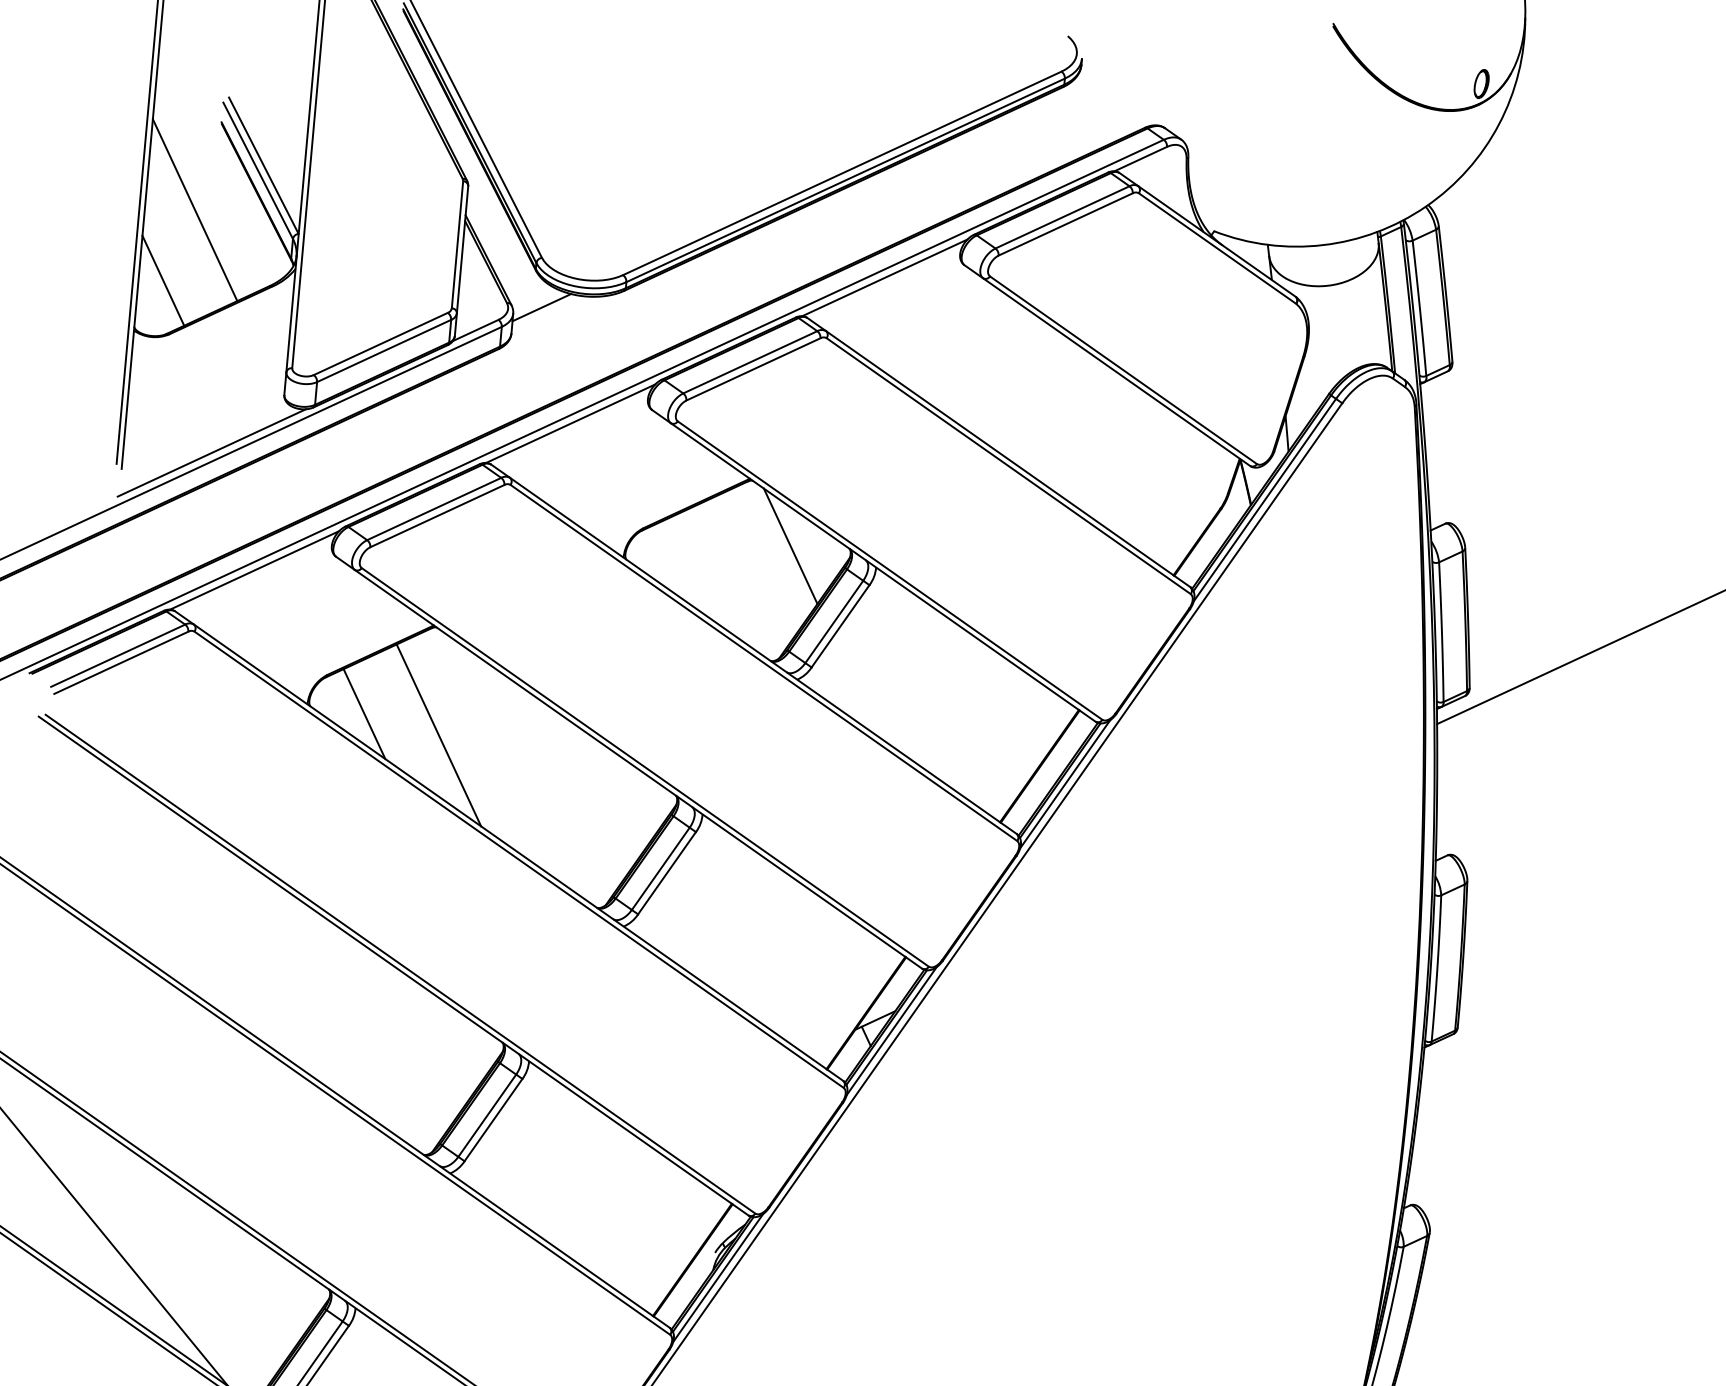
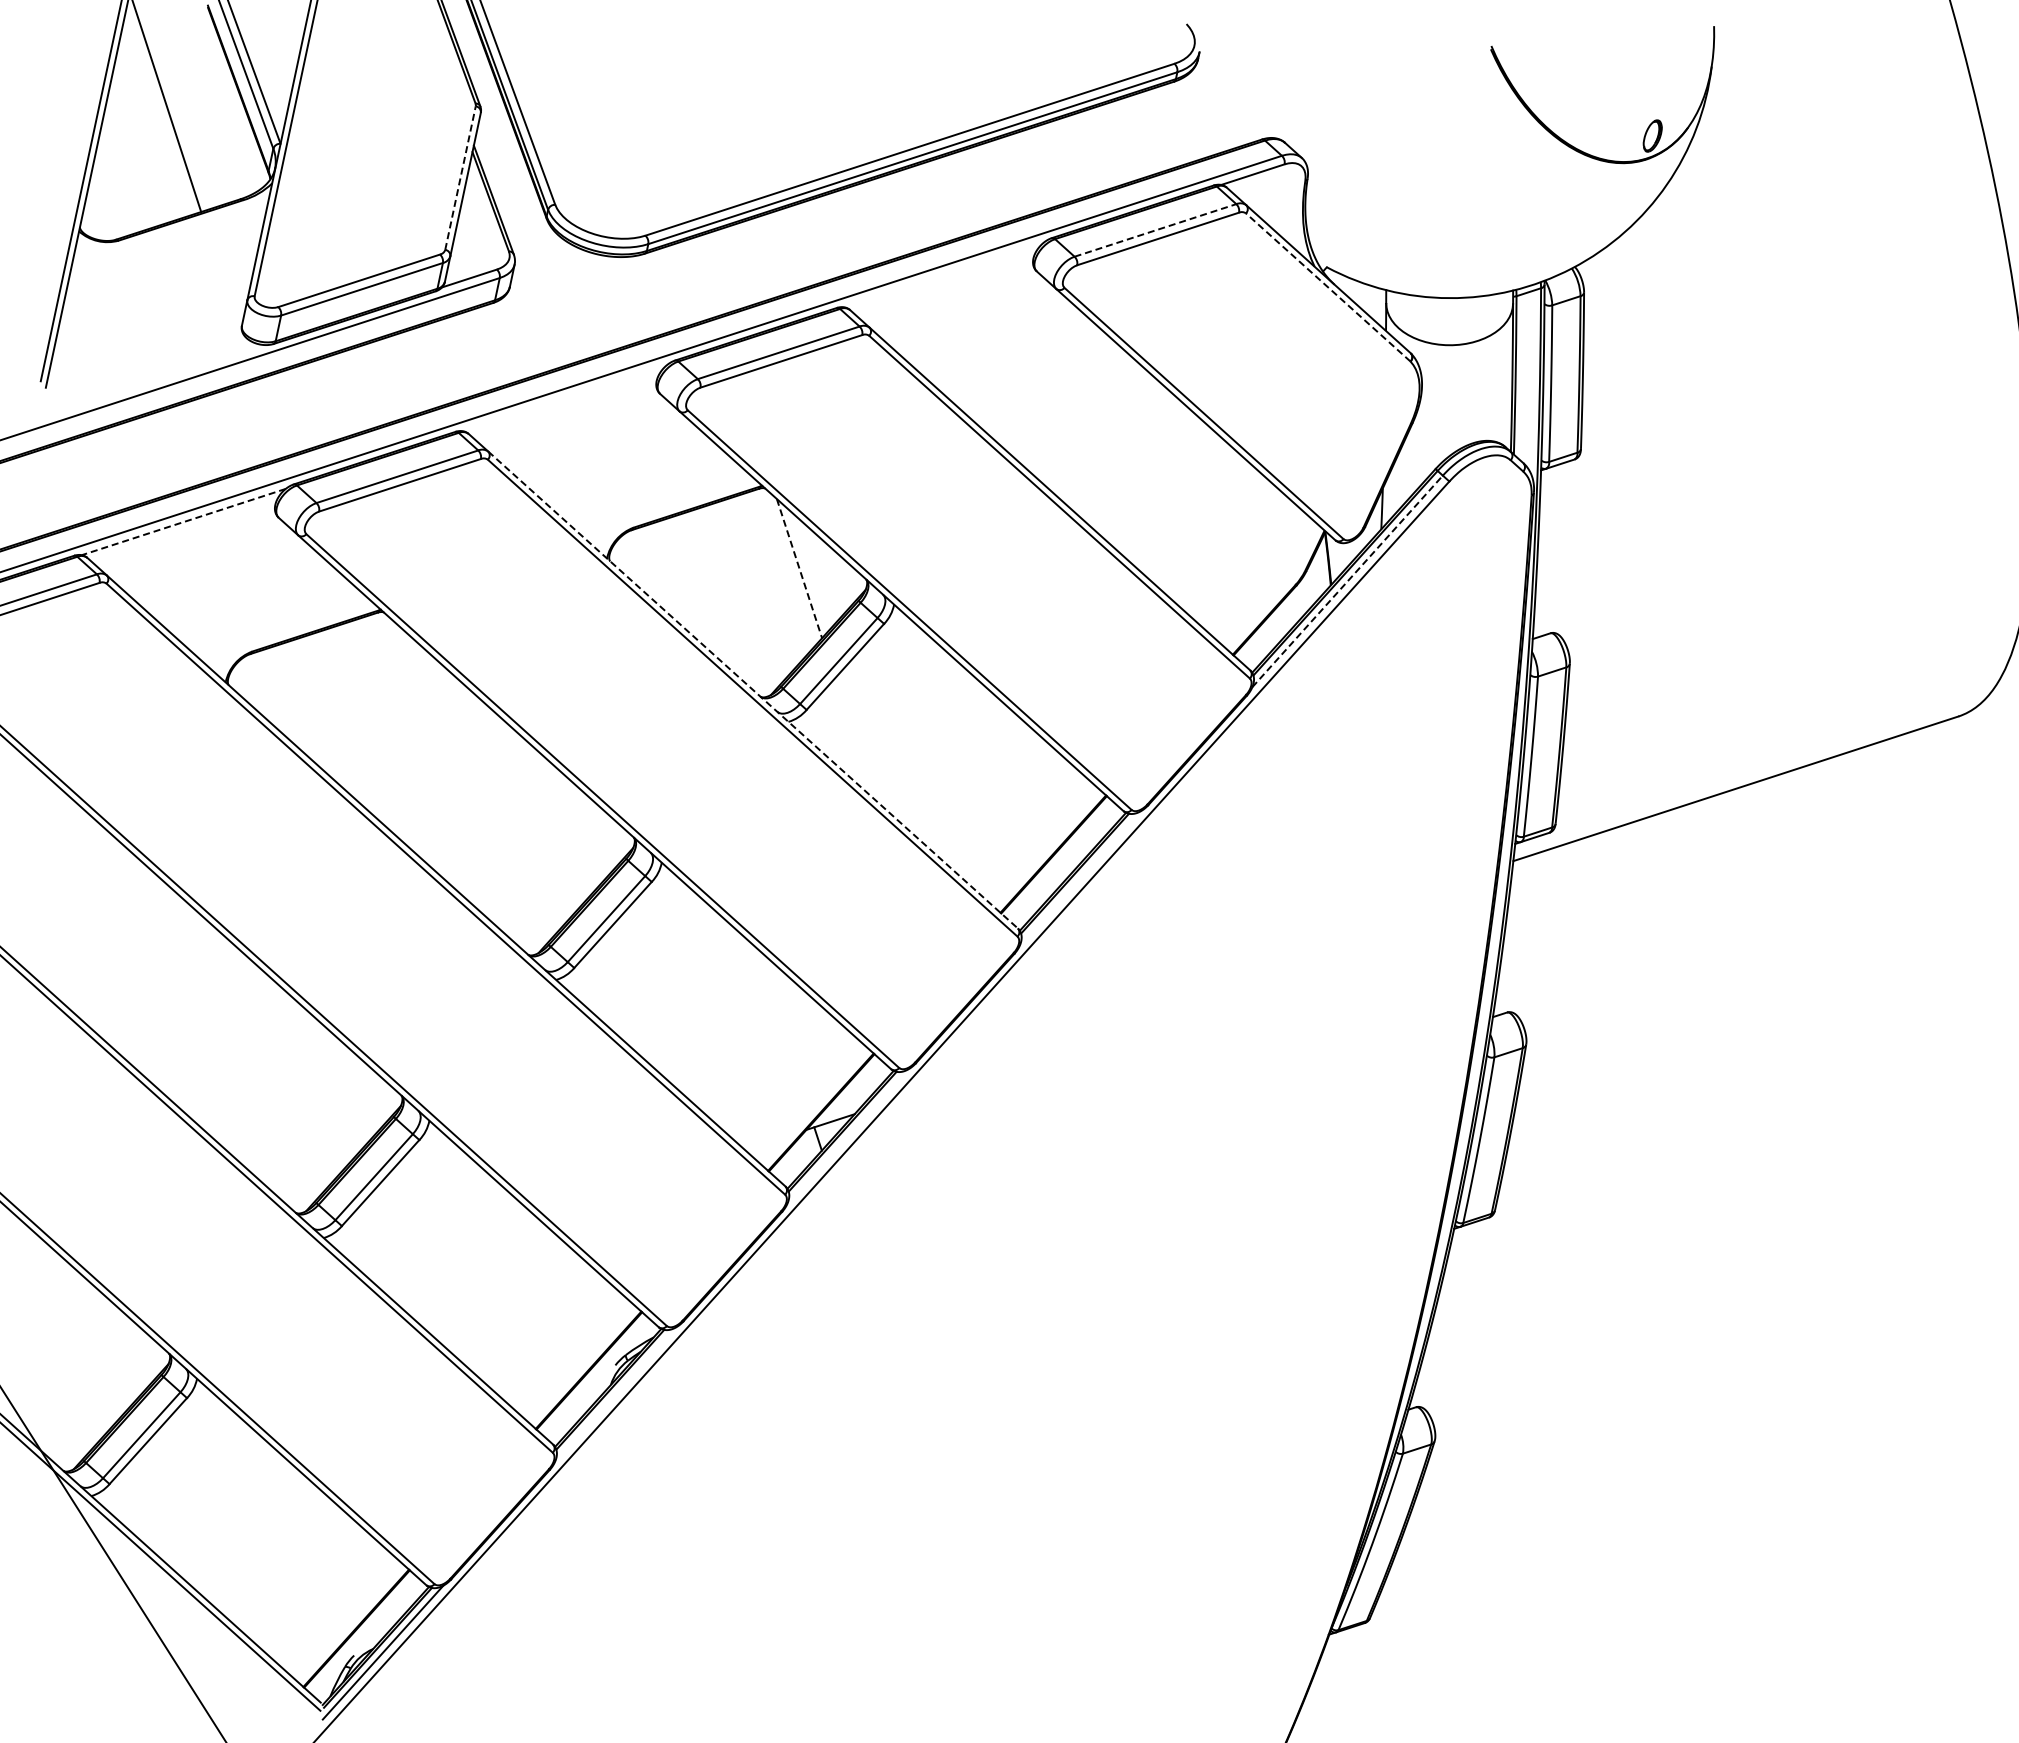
line: (1062, 217) -> (1155, 230), solid -> dashed
line: (457, 244) -> (460, 177), solid -> dashed
line: (1217, 248) -> (1328, 287), solid -> dashed
line: (884, 277) -> (943, 274), removed
line: (163, 280) -> (119, 178), removed
line: (541, 307) -> (547, 261), removed
line: (570, 423) -> (565, 397), removed
line: (211, 452) -> (150, 381), removed
line: (1264, 500) -> (1347, 581), solid -> dashed
line: (790, 547) -> (799, 569), solid -> dashed
line: (254, 570) -> (183, 522), solid -> dashed
line: (763, 656) -> (753, 690), solid -> dashed
line: (364, 714) -> (289, 701), removed
line: (438, 734) -> (371, 735), removed
line: (1064, 784) -> (1079, 878), removed
line: (891, 1031) -> (847, 1136), removed
line: (718, 1278) -> (615, 1394), removed

